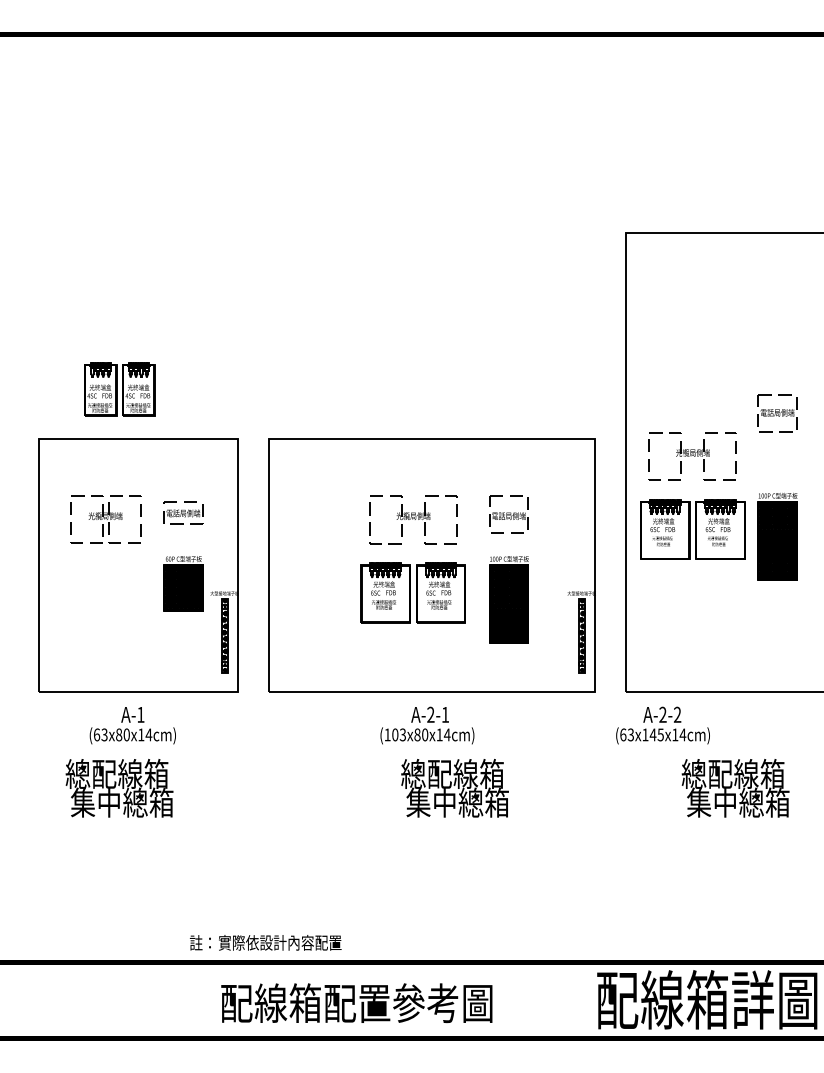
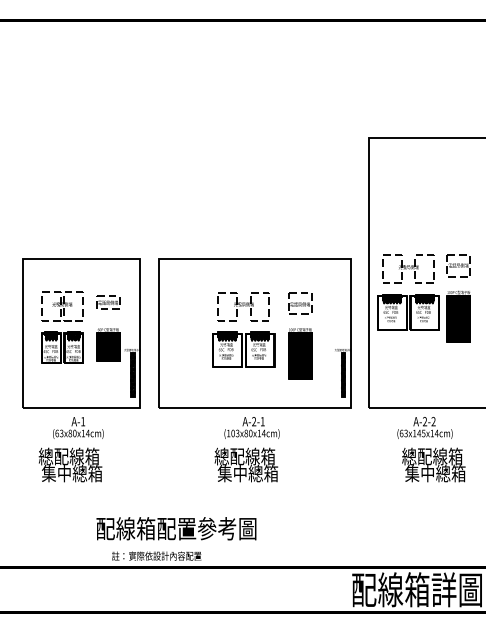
part: (119, 388) -> (62, 347), moved
part: (777, 412) -> (458, 265), moved
text: (662, 724) -> (424, 427), moved
text: (455, 787) -> (246, 464), moved
text: (356, 1002) -> (176, 528), moved

